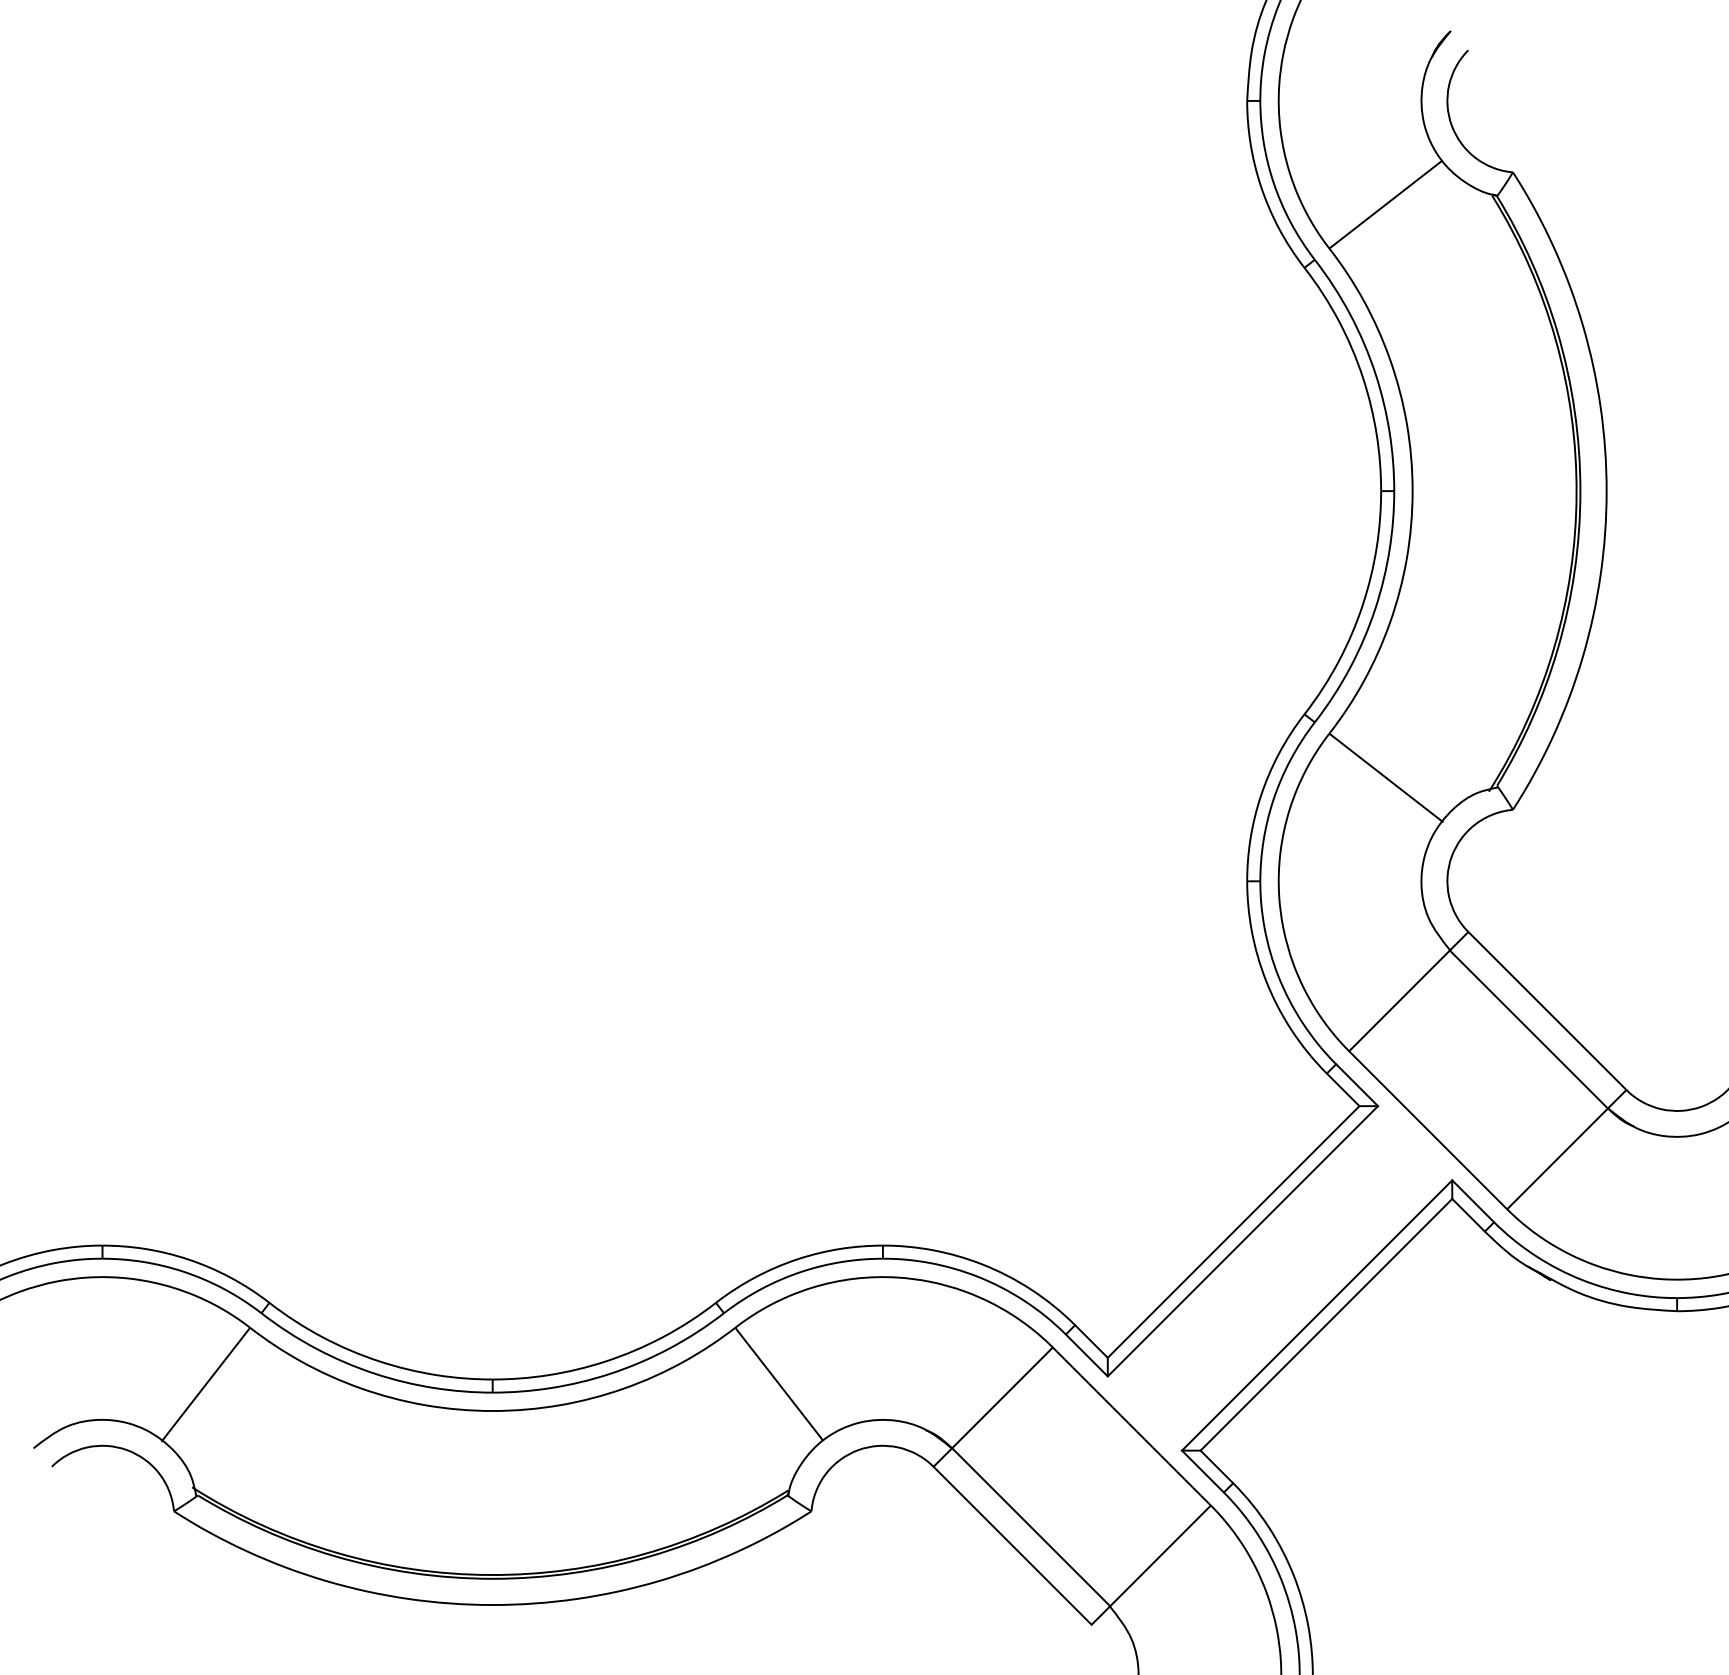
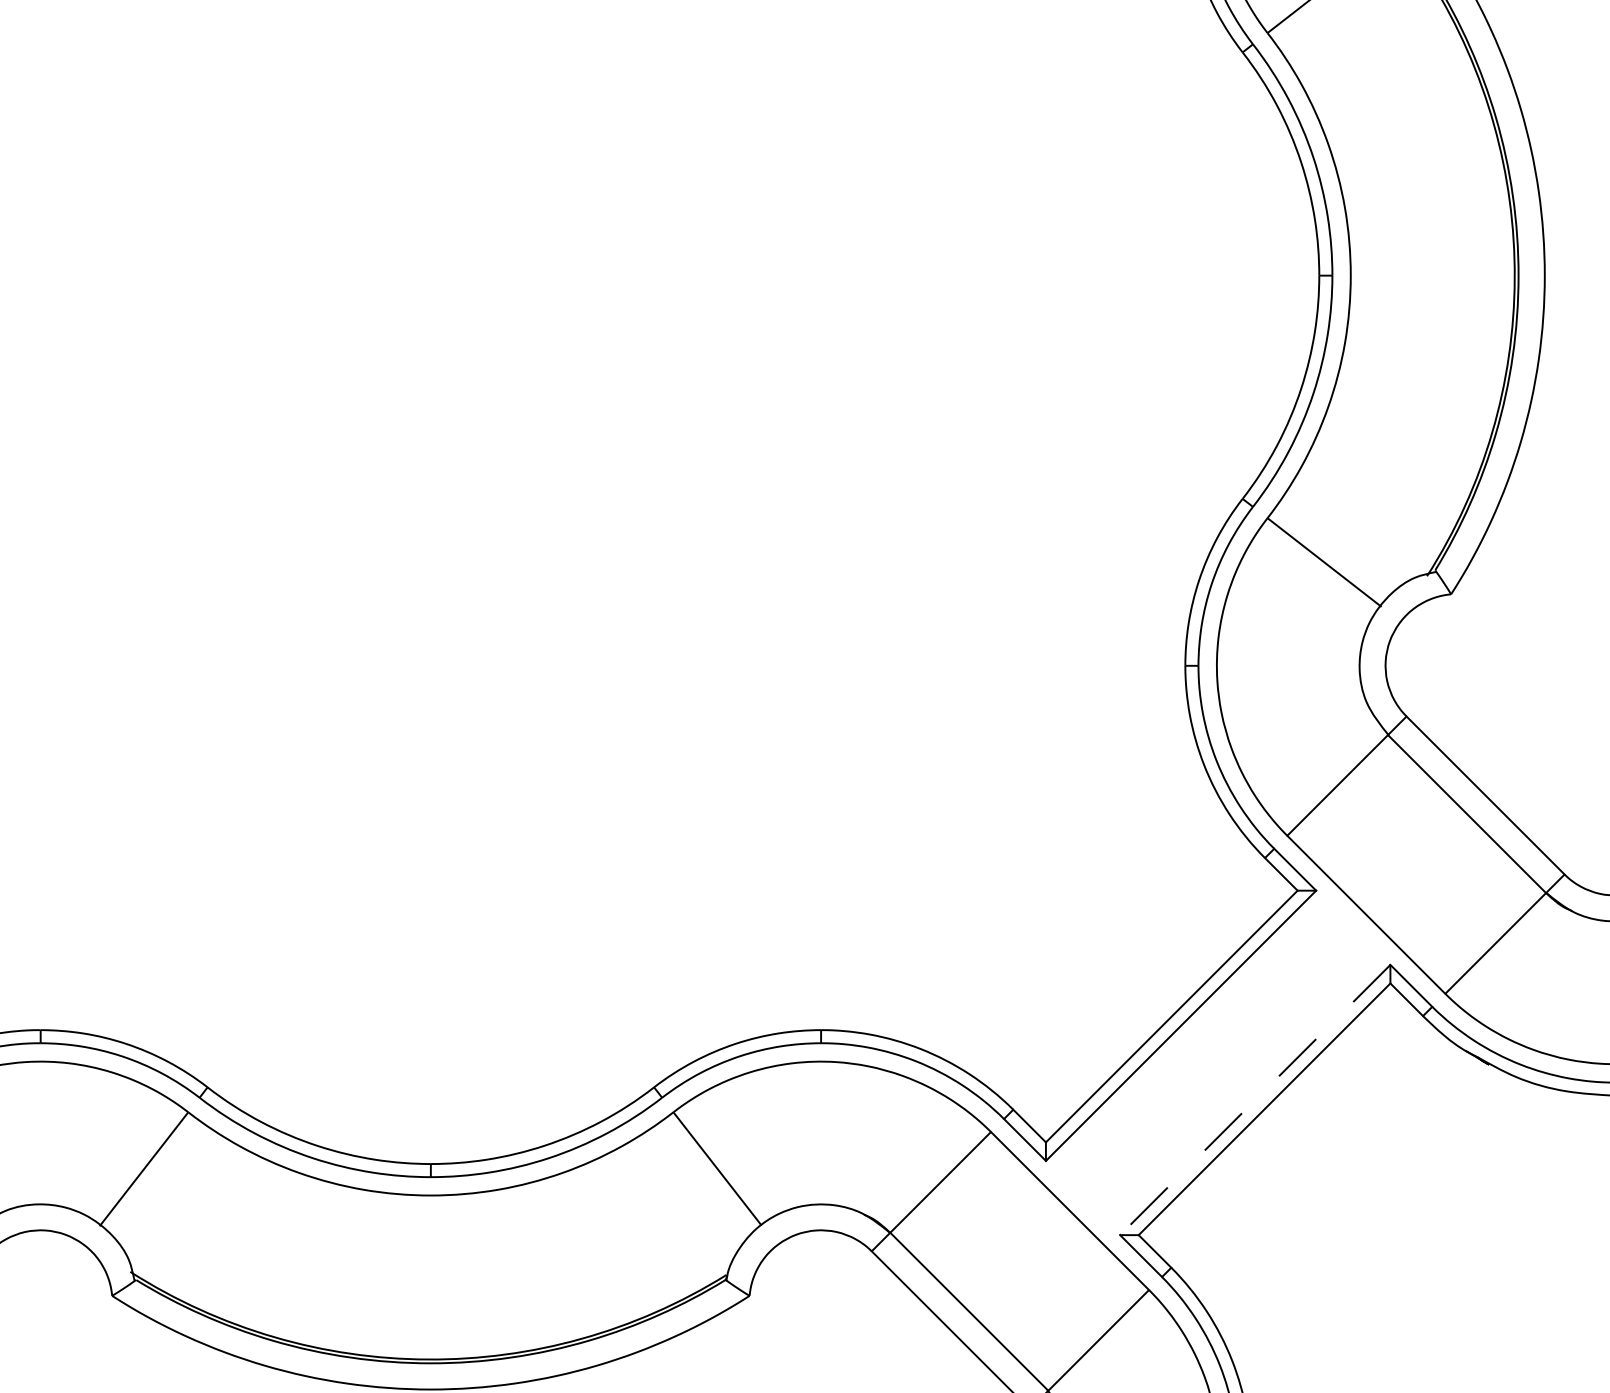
line: (1316, 1315) -> (1254, 1100), solid -> dashed

